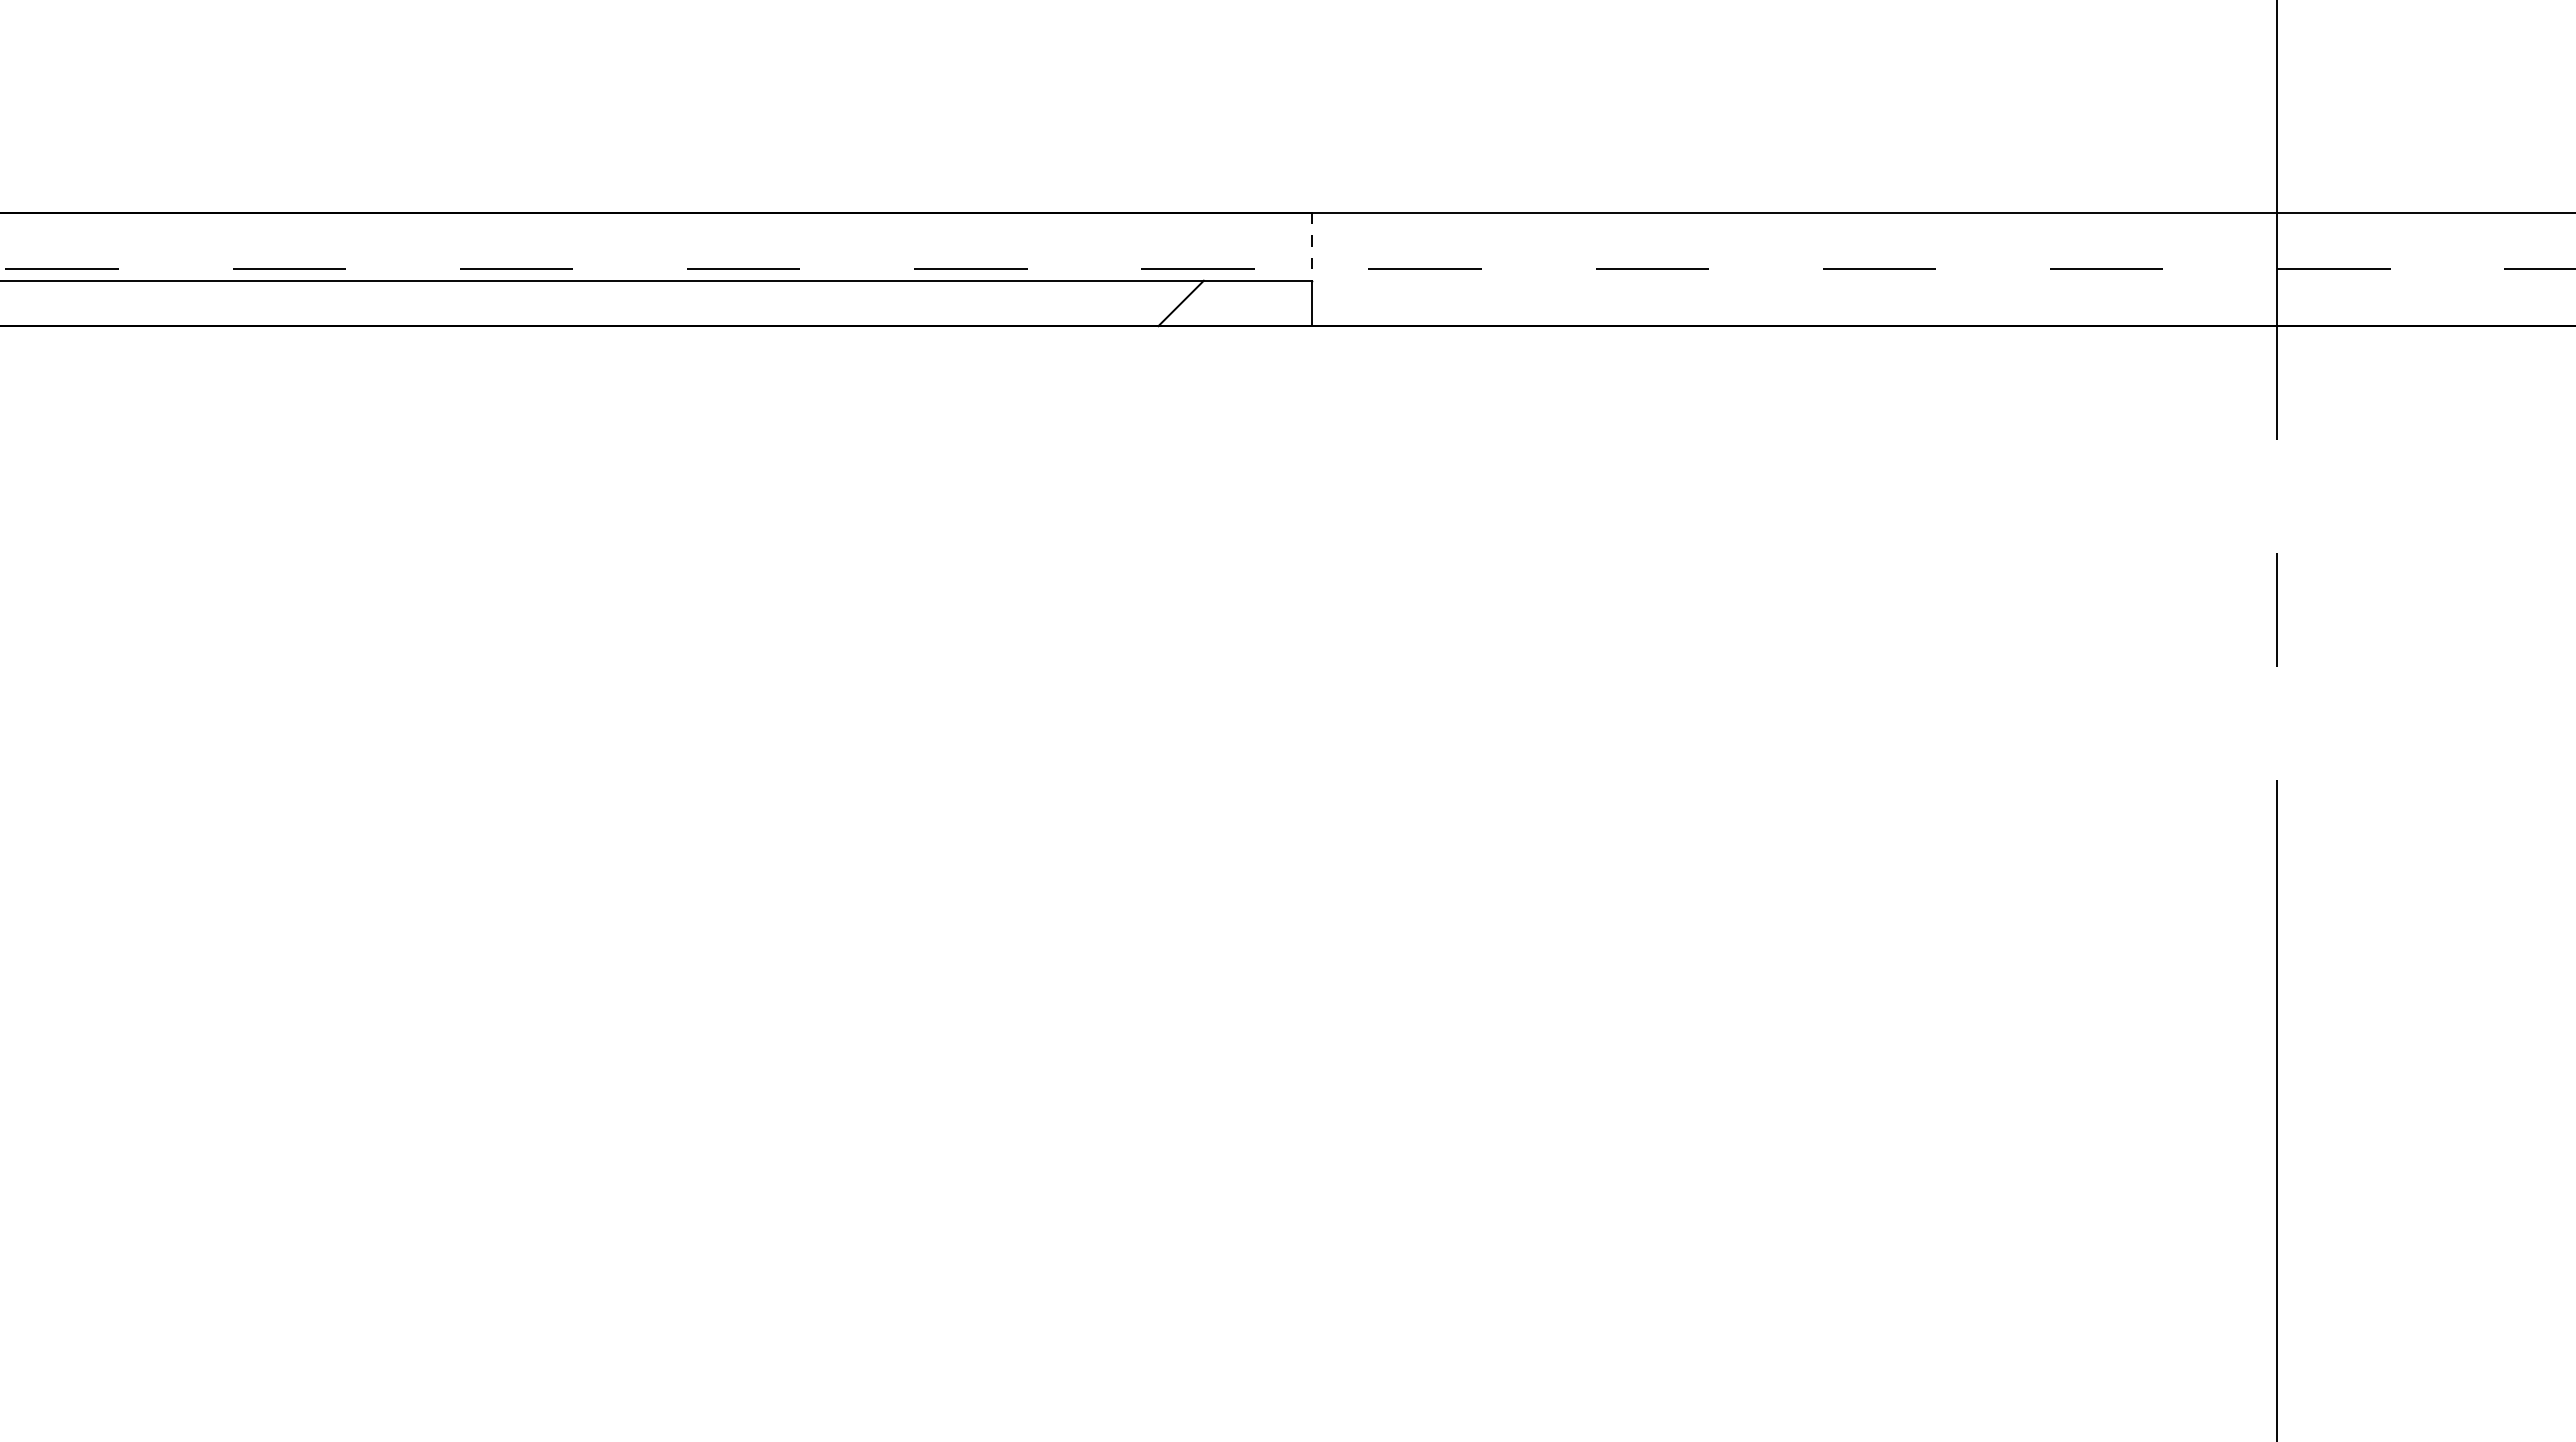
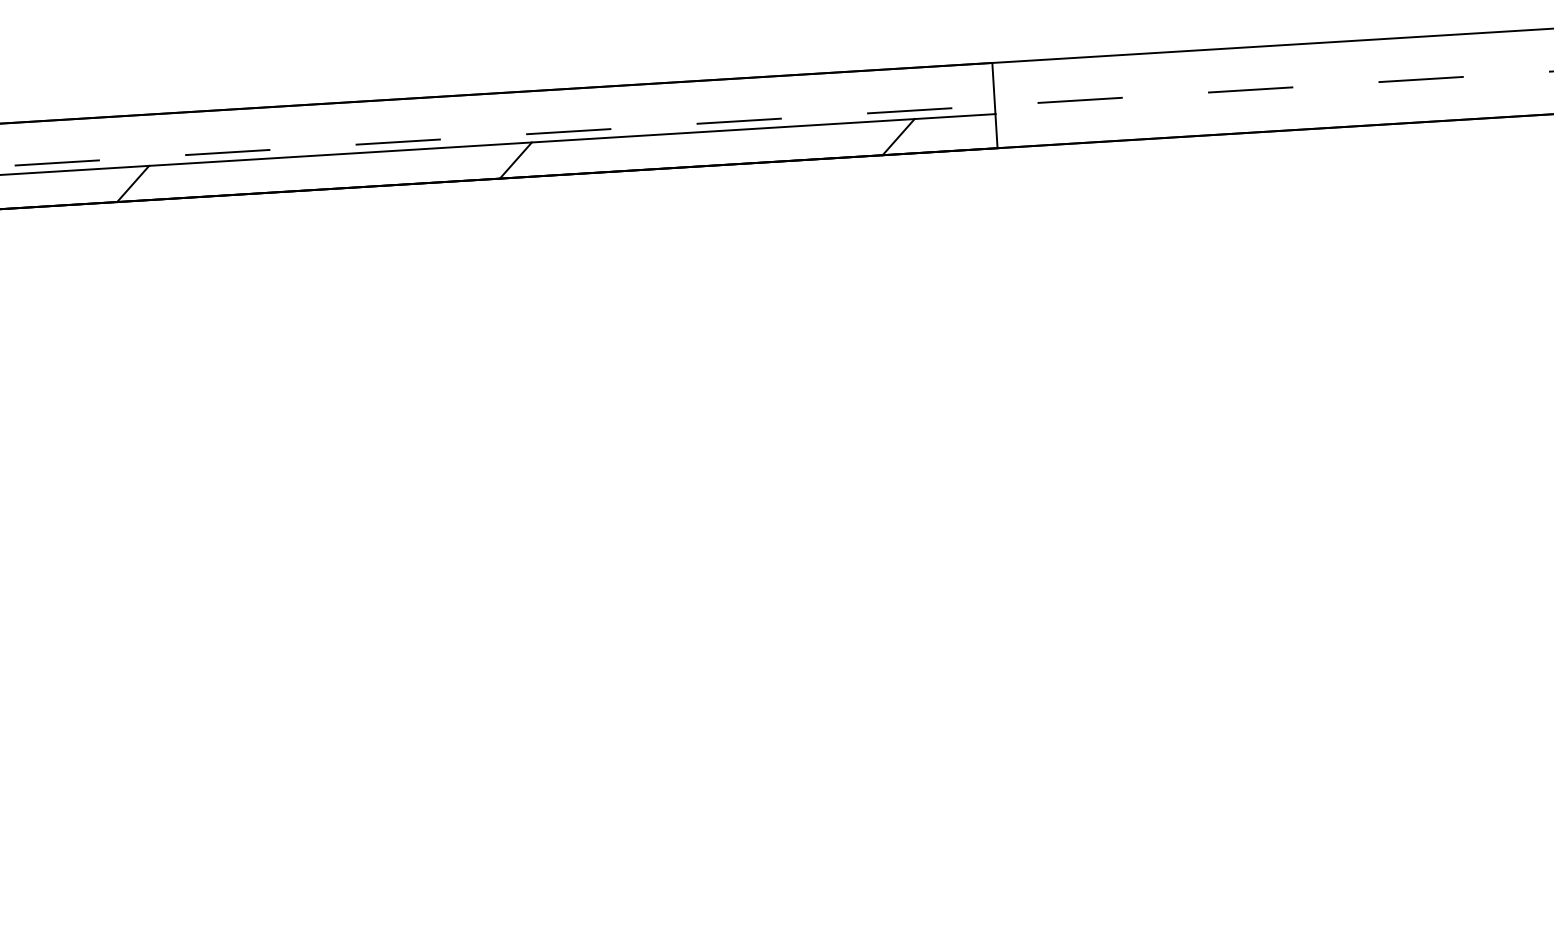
line: (1311, 247) -> (993, 89), dashed -> solid
line: (160, 303) -> (132, 184), added
line: (670, 303) -> (515, 160), added

